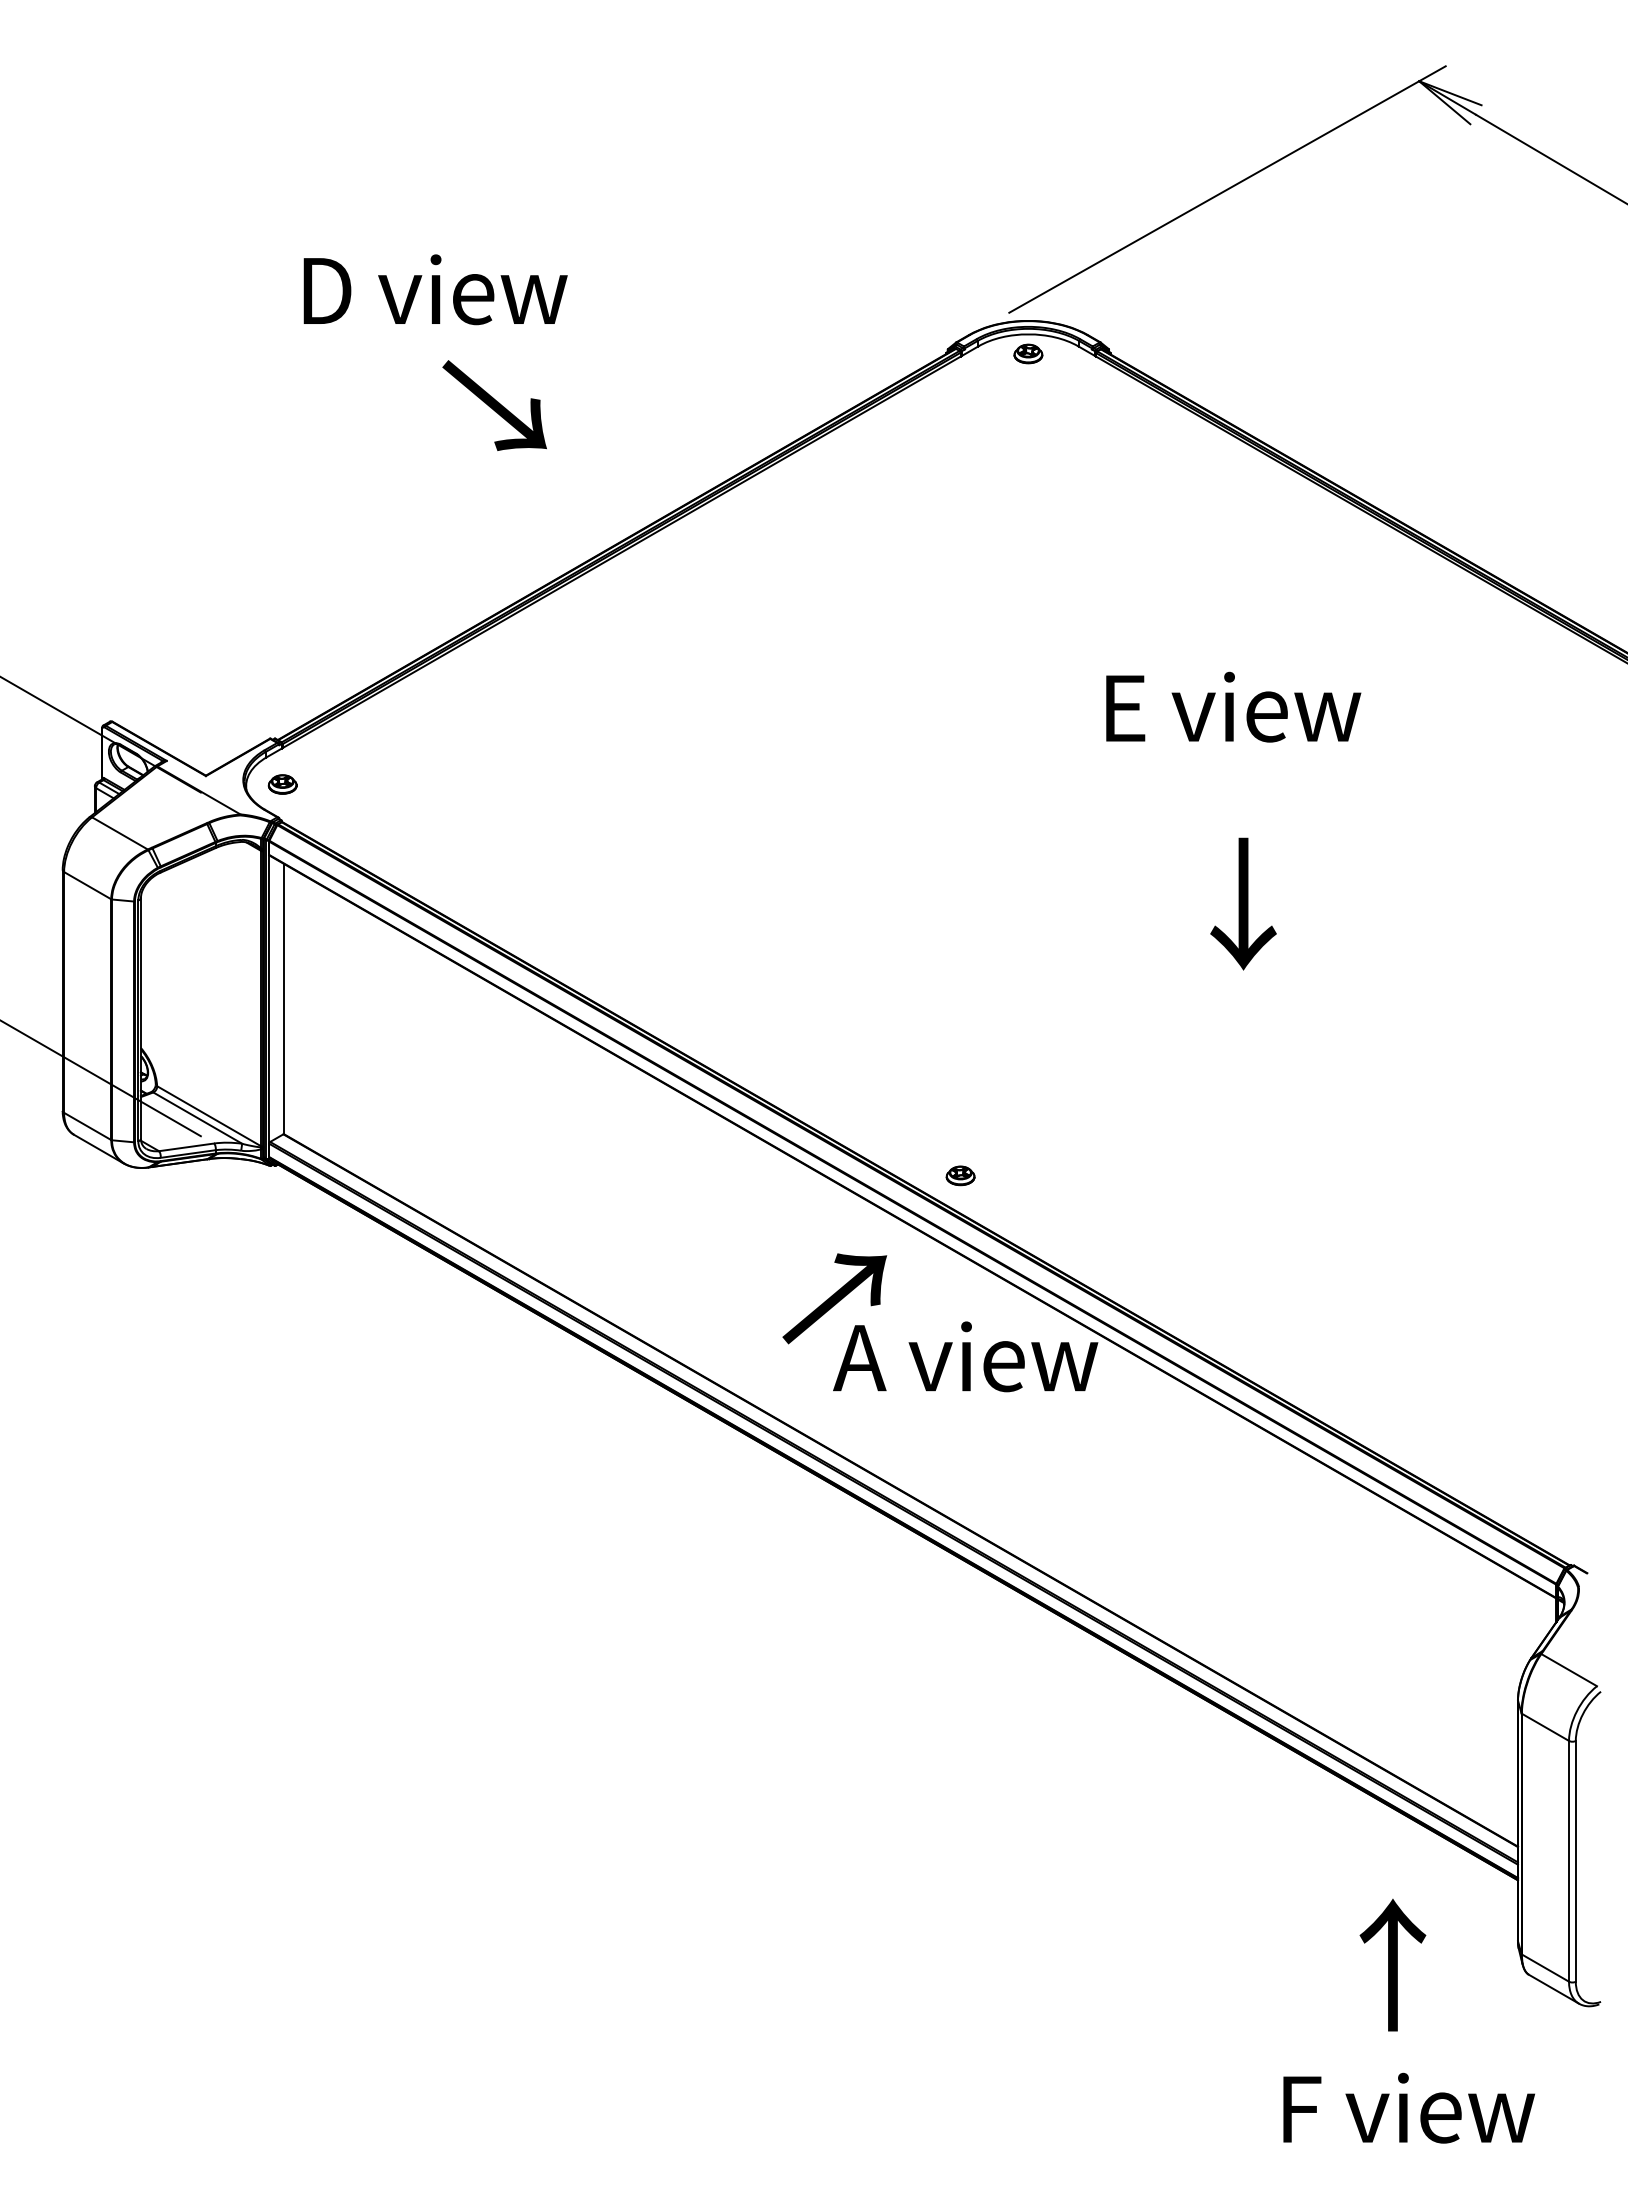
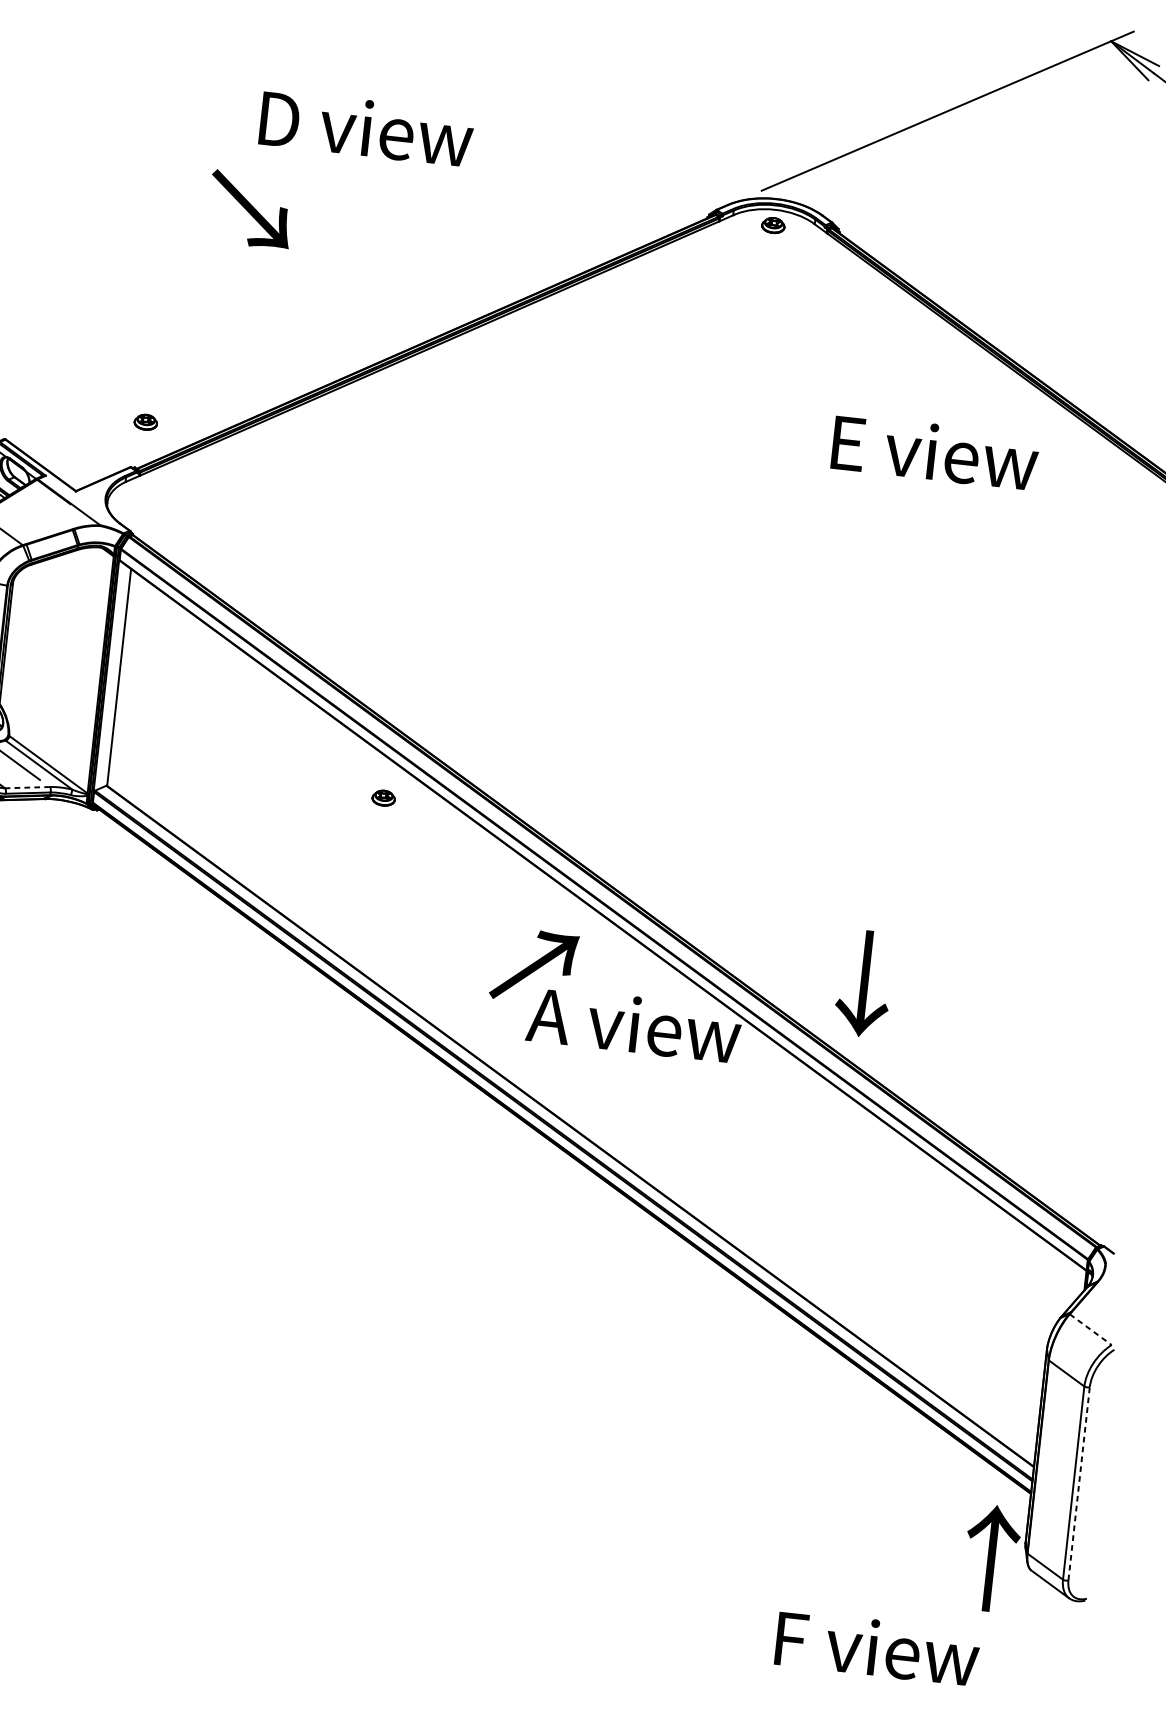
text: (435, 289) -> (366, 128), moved
text: (494, 405) -> (250, 209), moved
text: (1233, 706) -> (935, 451), moved
part: (282, 784) -> (145, 422), moved
text: (1243, 903) -> (864, 983), moved
line: (186, 1147) -> (27, 787), solid -> dashed
part: (960, 1175) -> (383, 797), moved
line: (1569, 1670) -> (1090, 1330), solid -> dashed
line: (1575, 1860) -> (1078, 1483), solid -> dashed
text: (1392, 1964) -> (991, 1557), moved
text: (1408, 2107) -> (877, 1647), moved

